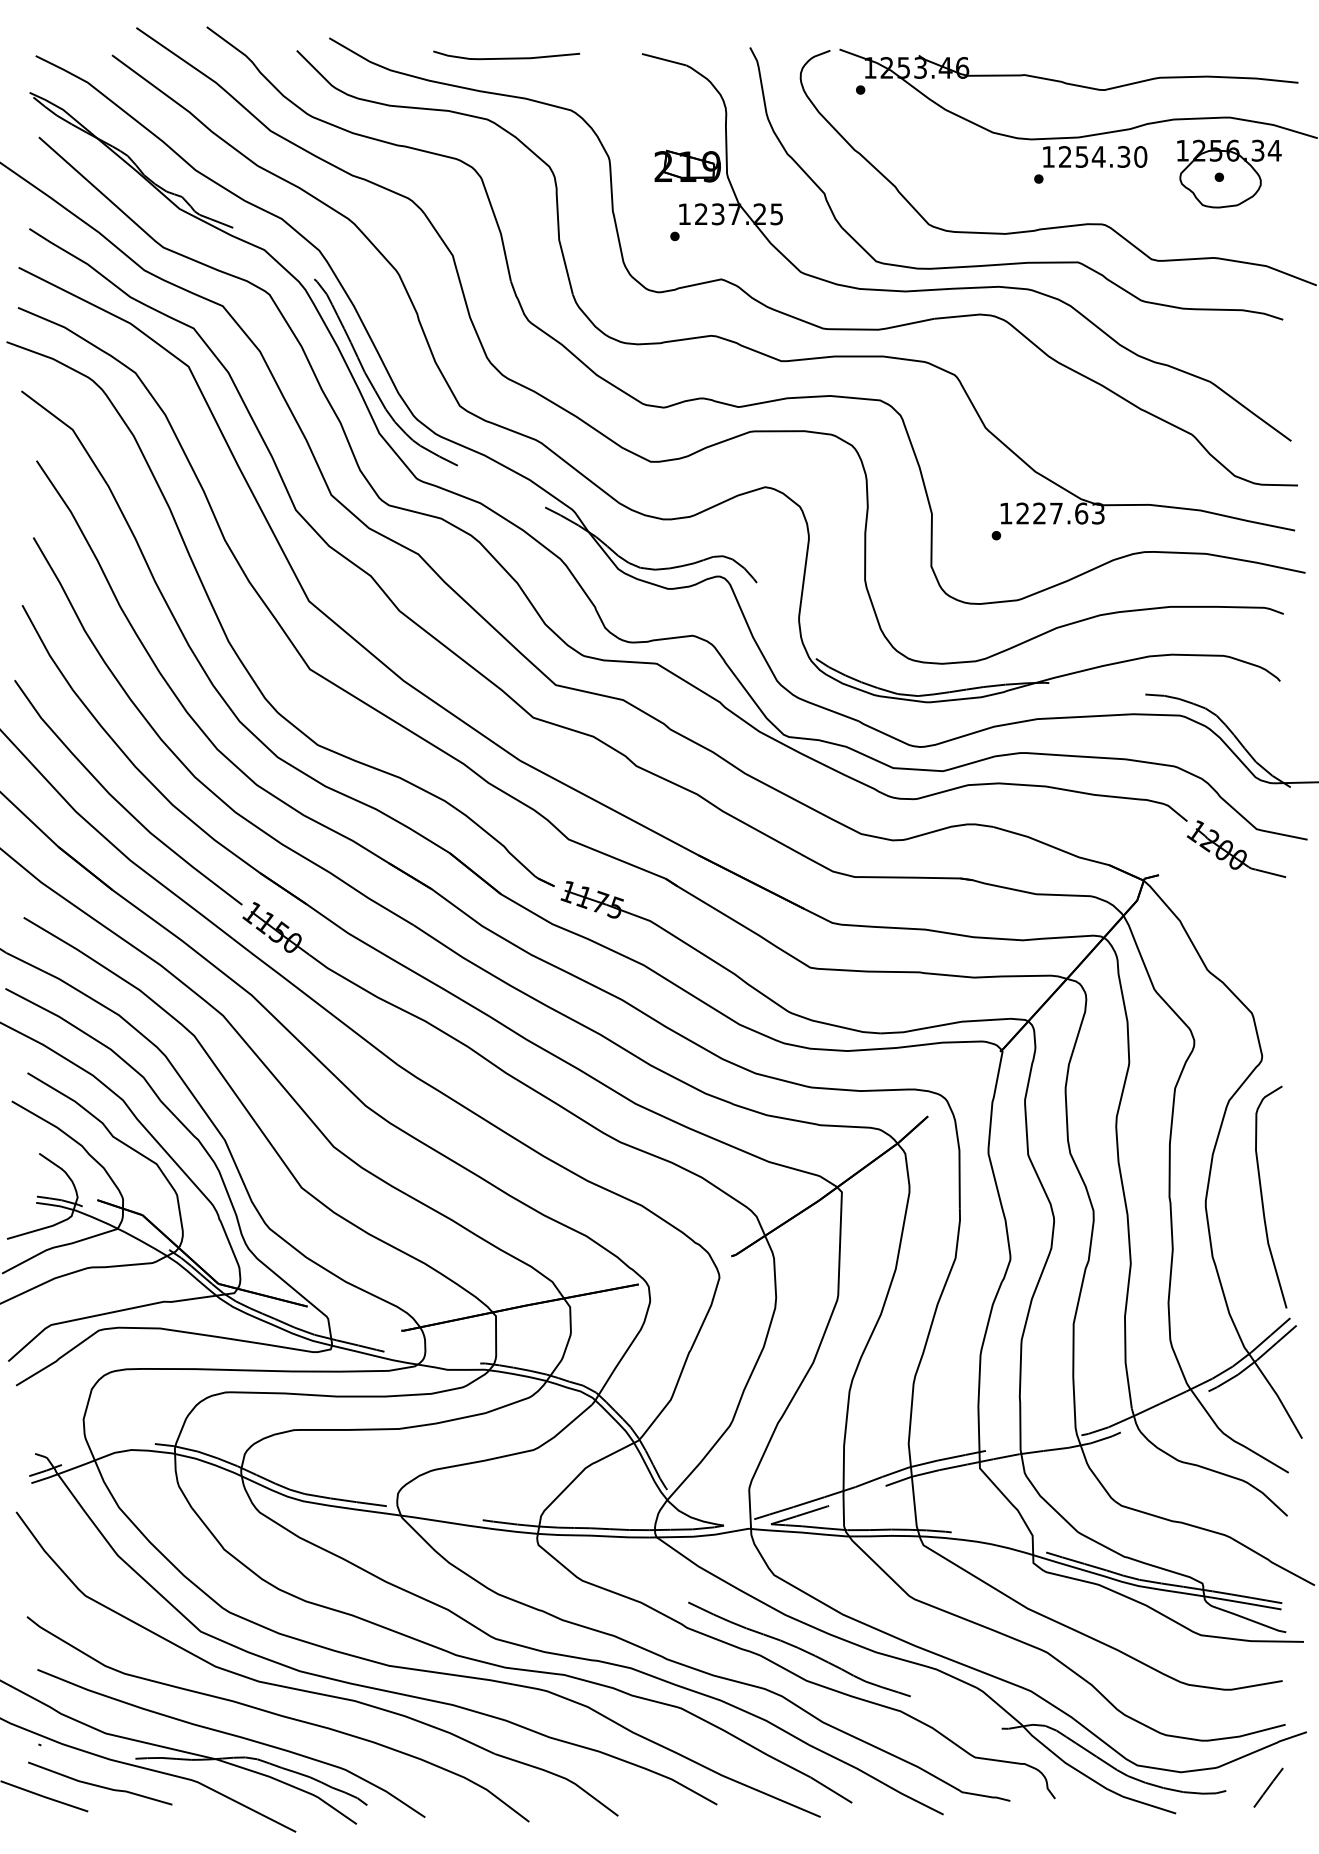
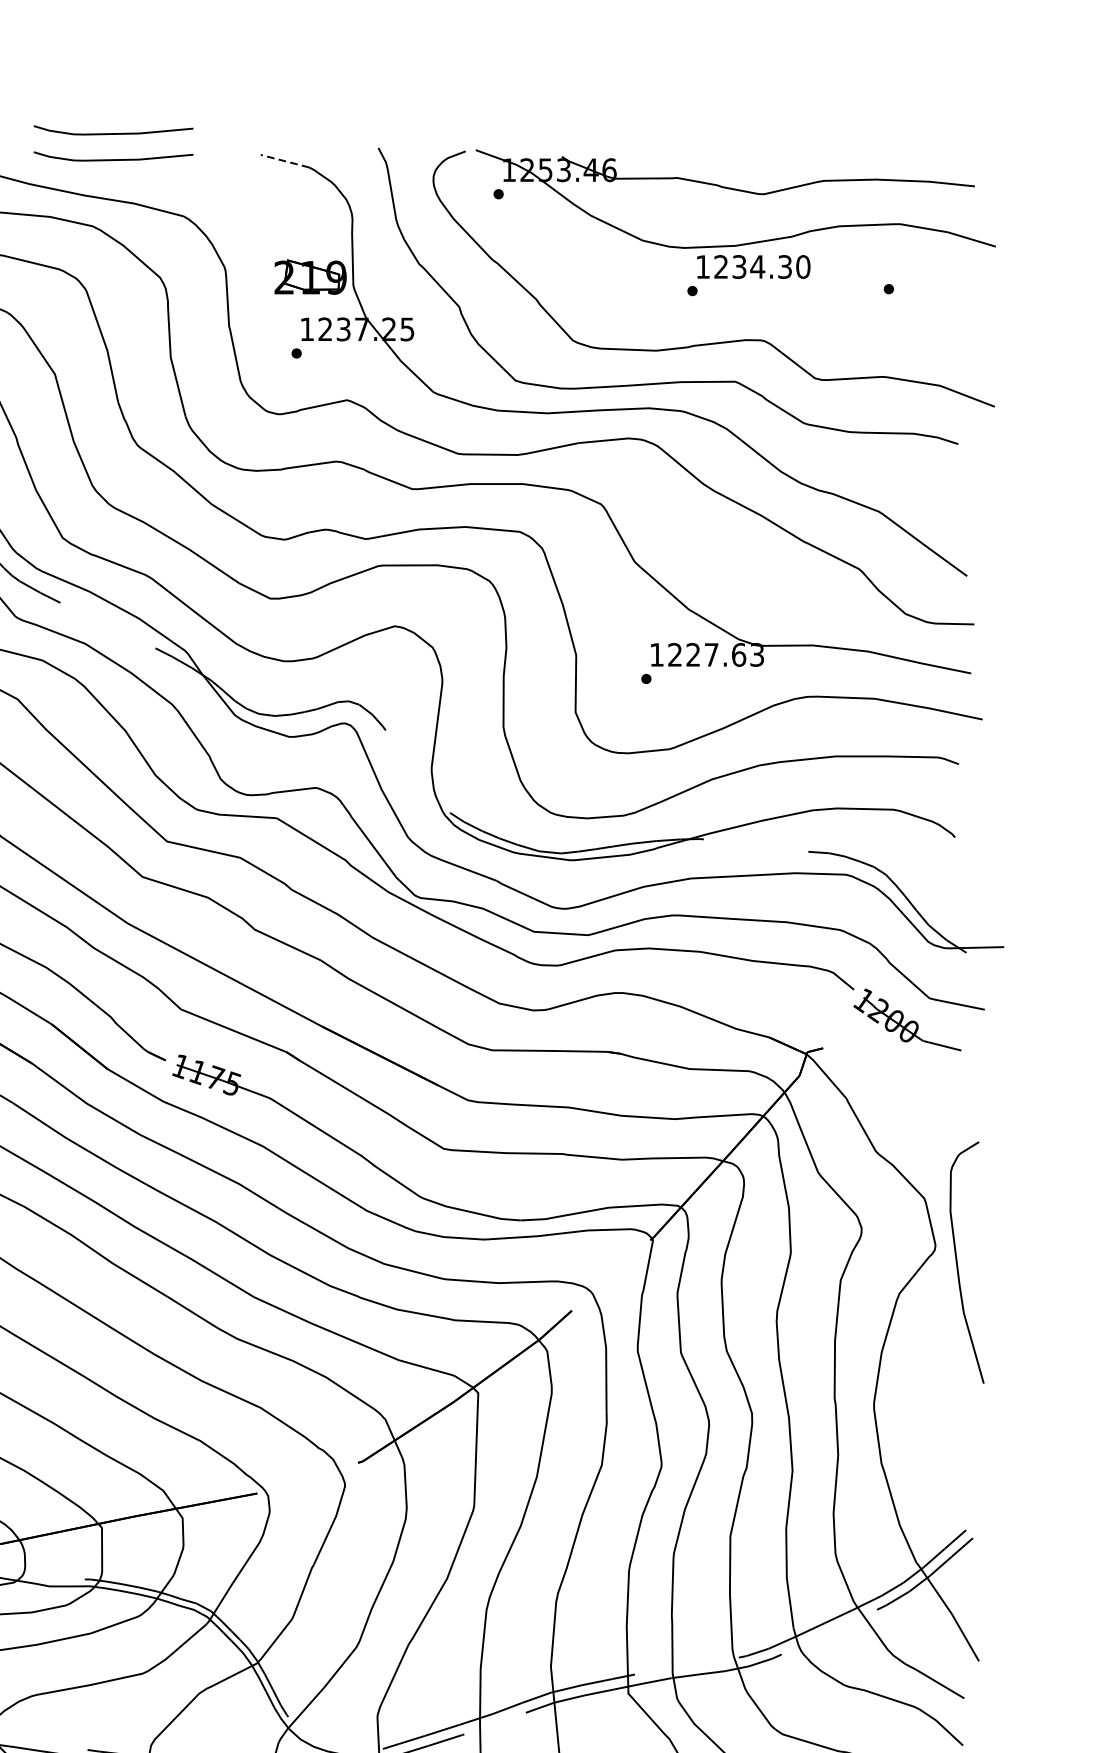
curve: (506, 33) -> (113, 132), added
line: (664, 59) -> (285, 160), solid -> dashed
text: (1082, 156) -> (739, 266), 1254.30 -> 1234.30
part: (1229, 173) -> (899, 285), removed
curve: (1263, 1200) -> (958, 1266), moved

